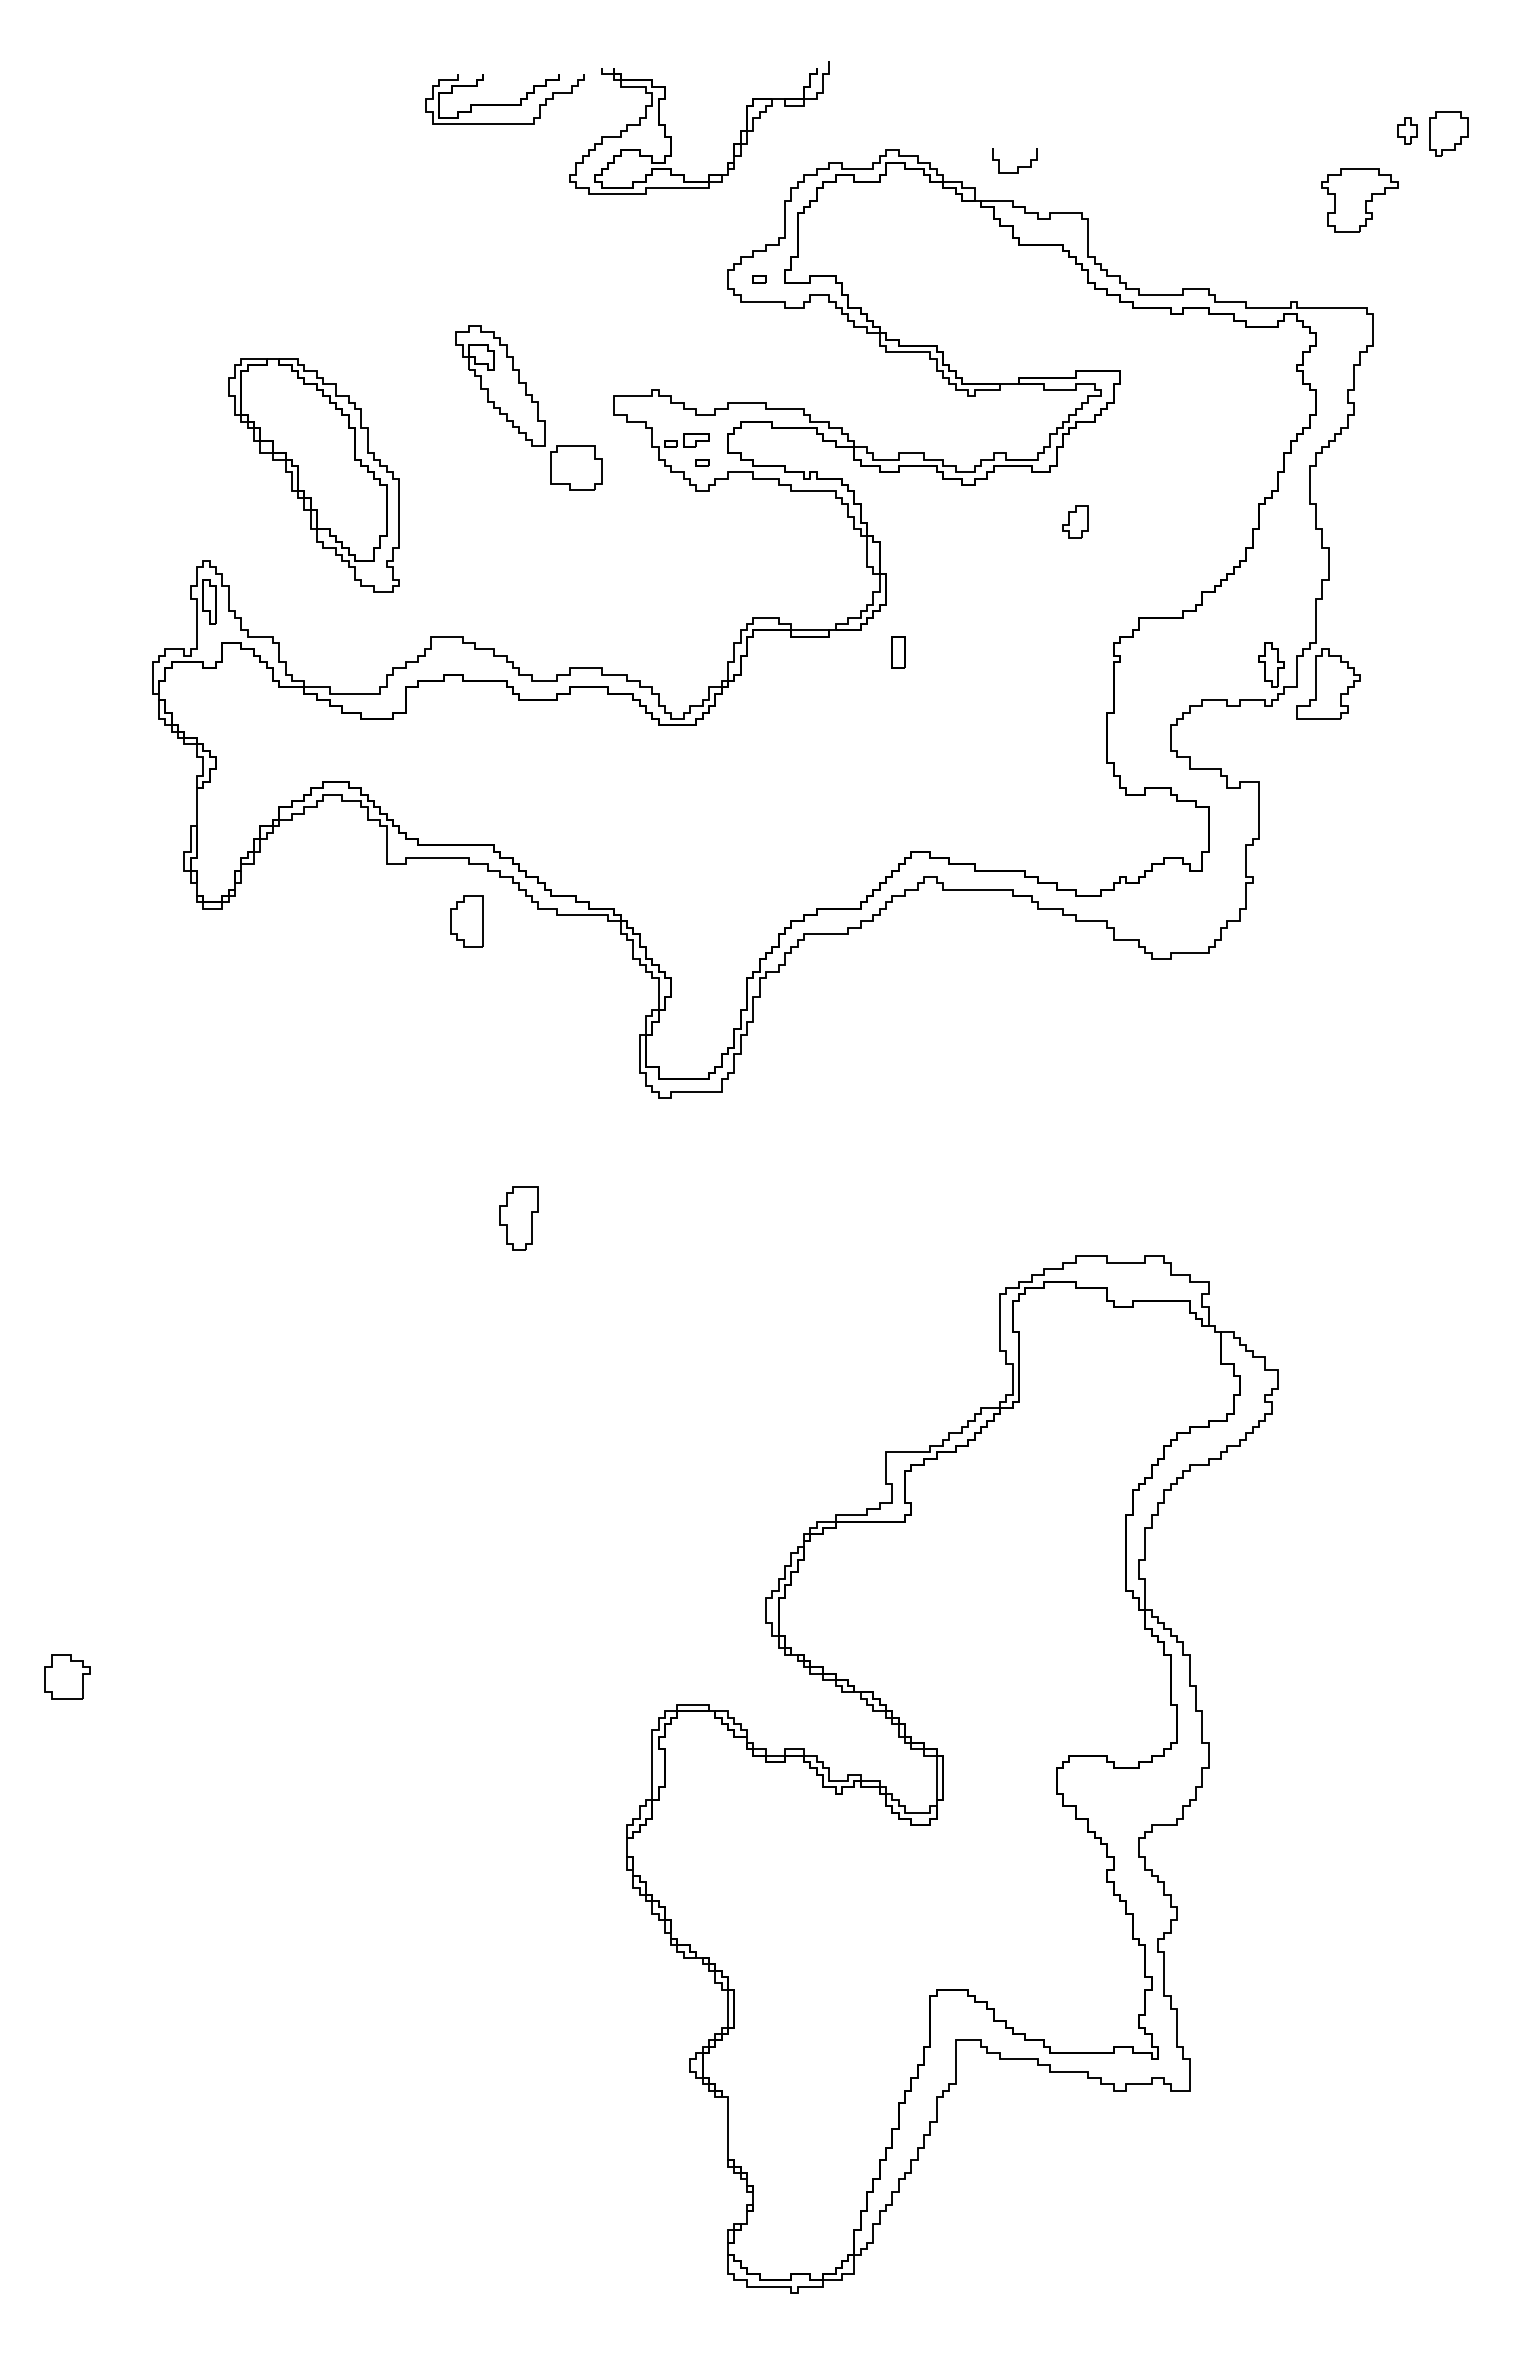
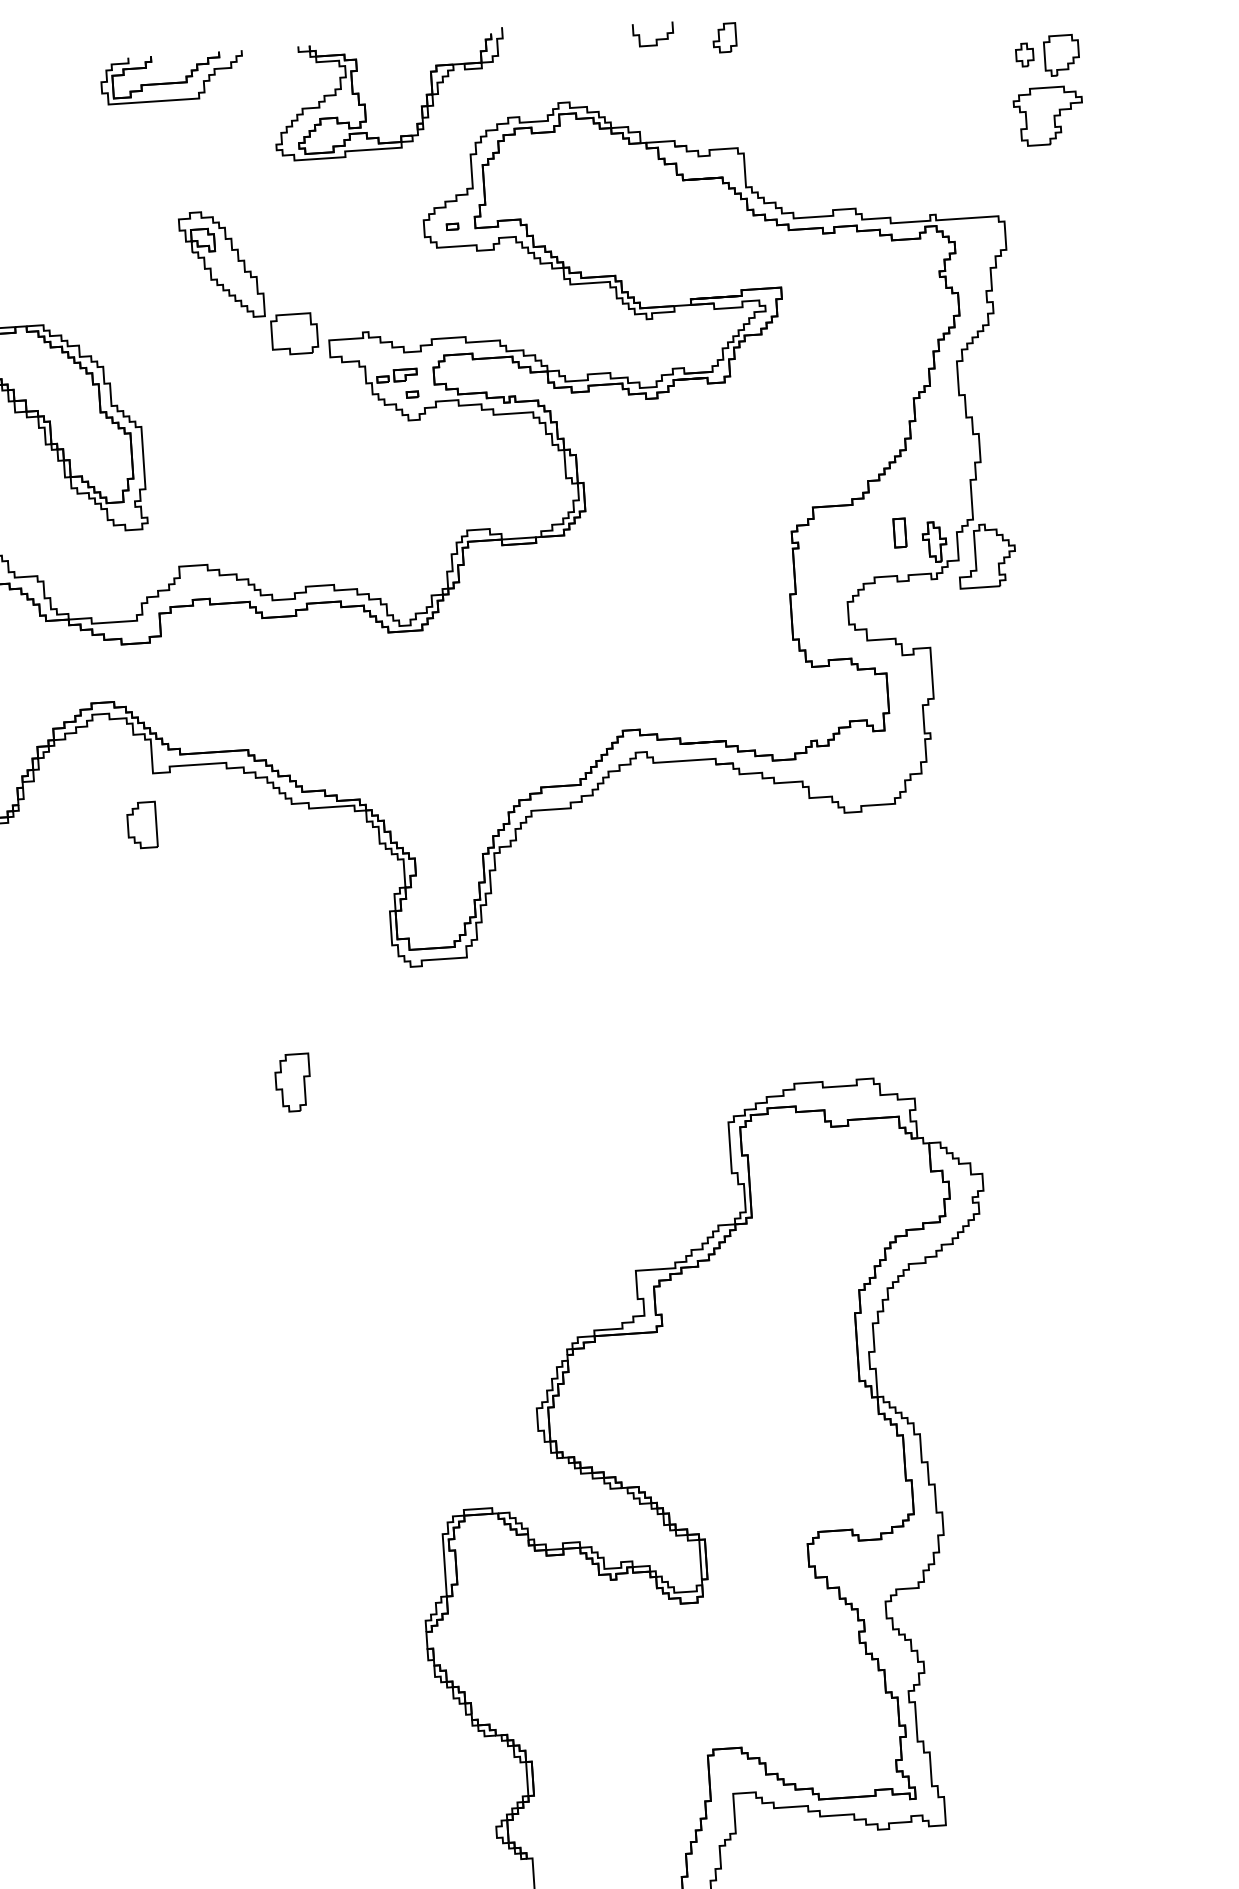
part: (504, 99) -> (171, 77), moved
curve: (1017, 166) -> (656, 39), moved
part: (1359, 200) -> (1048, 116), moved
part: (528, 407) -> (248, 282), moved
part: (1075, 521) -> (724, 37), moved
part: (898, 652) -> (899, 533), moved
part: (466, 921) -> (141, 825), moved

